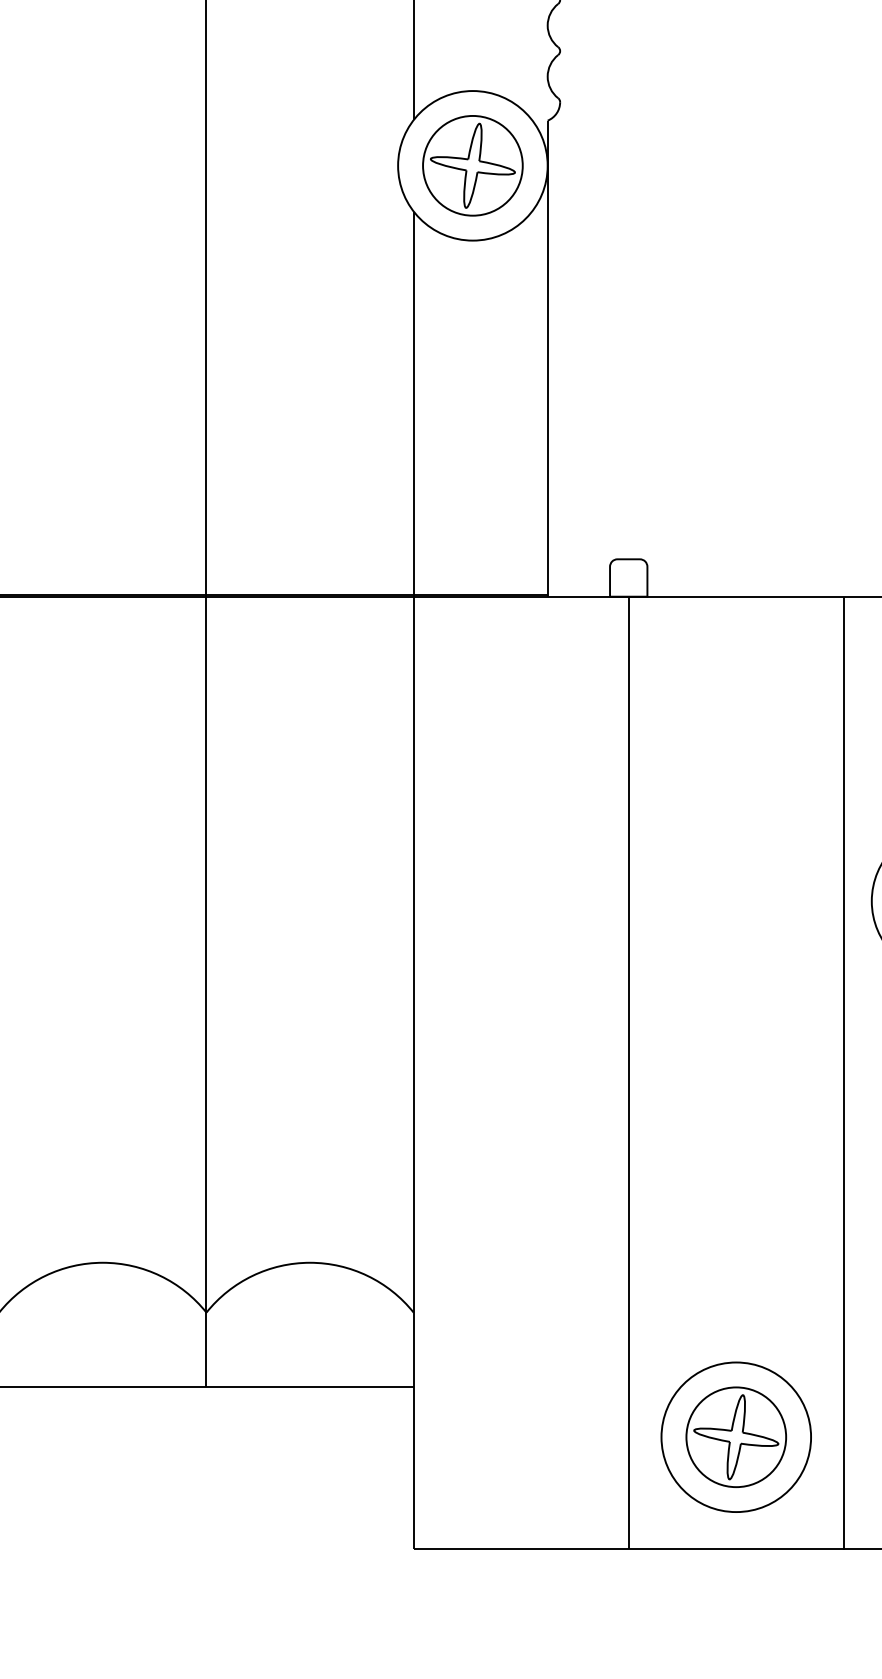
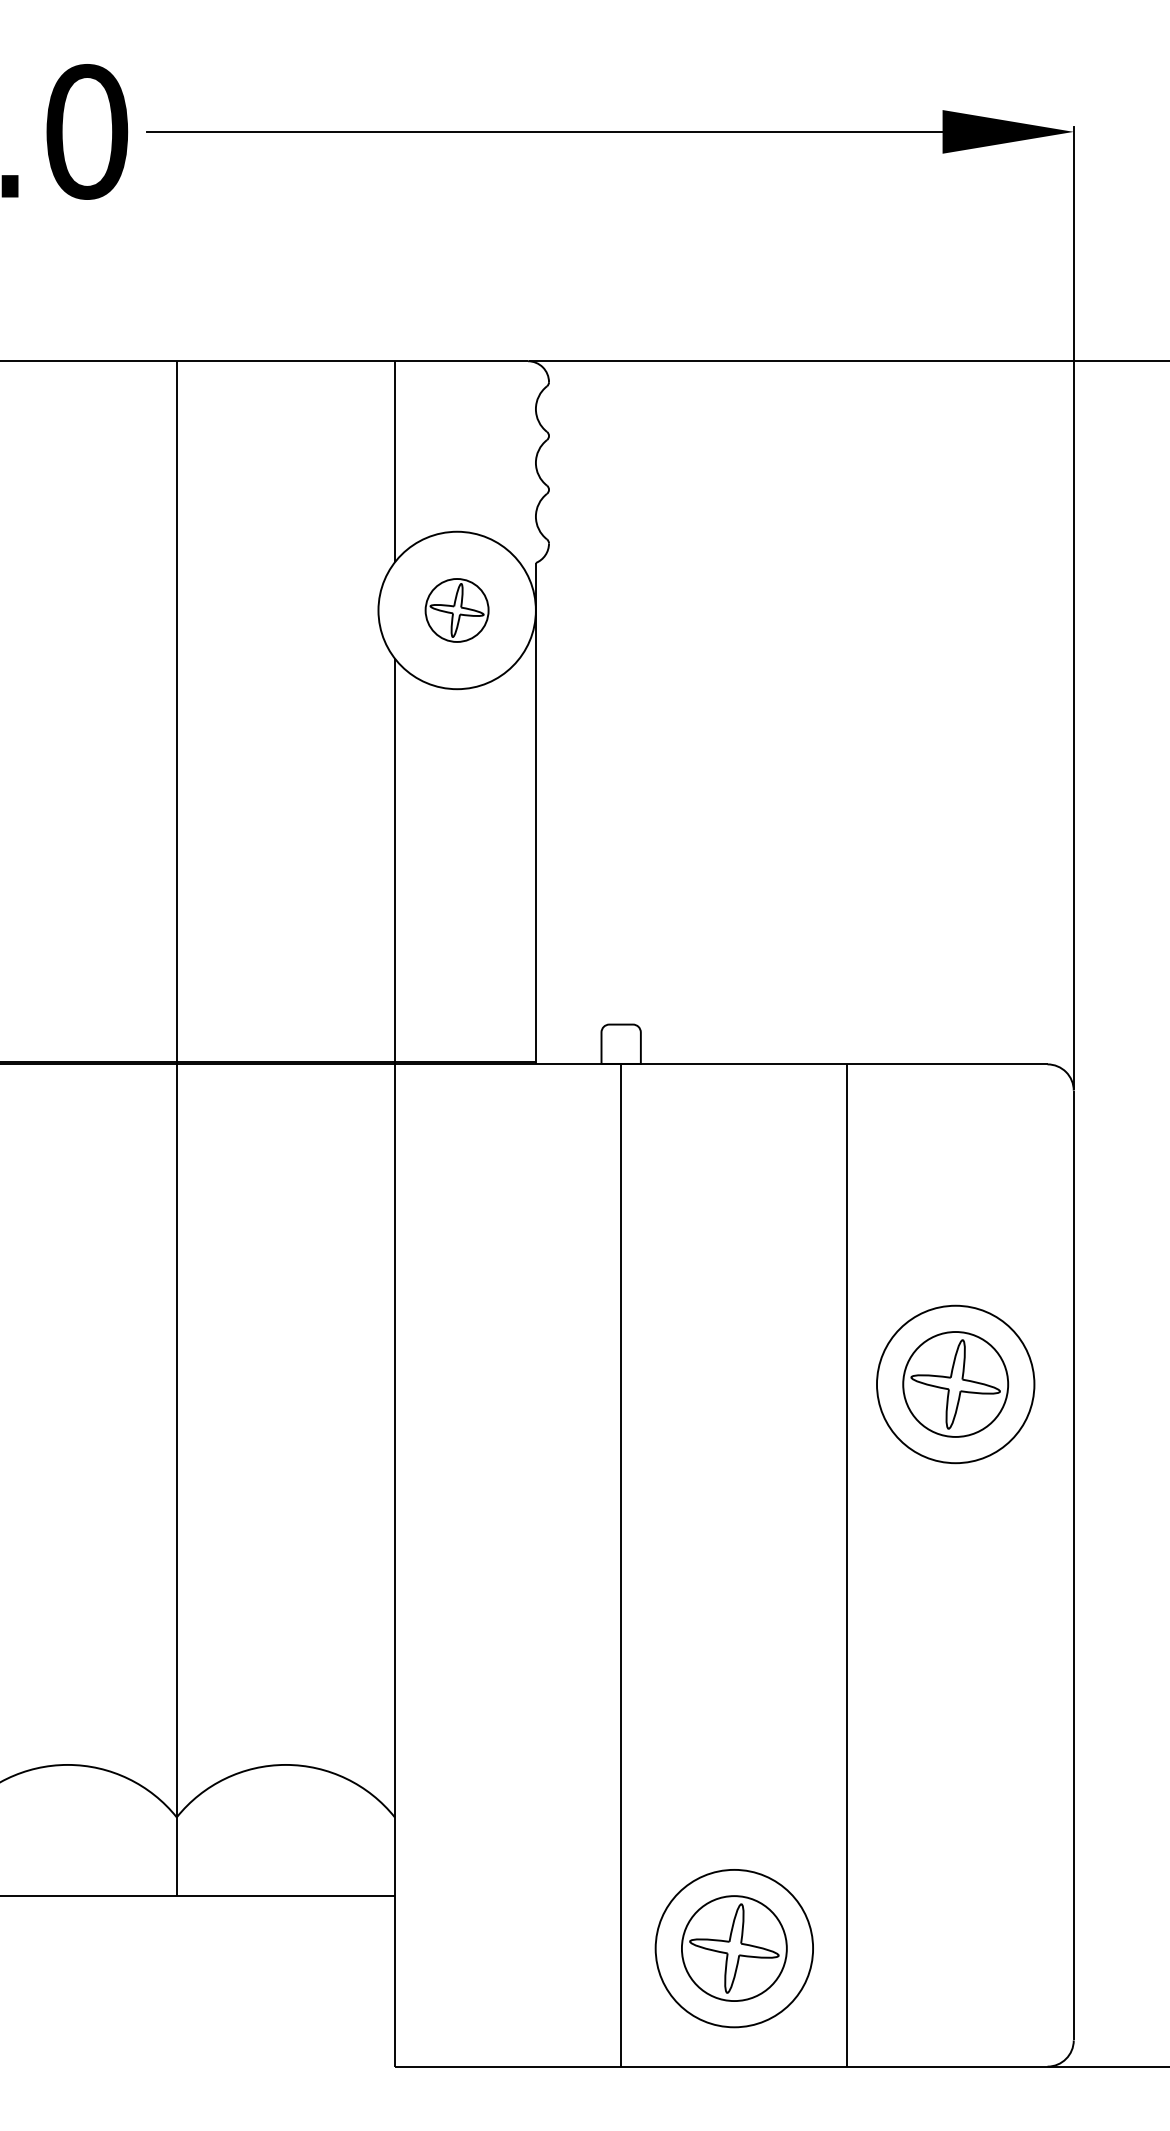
part: (472, 165) -> (456, 610), size x0.6

